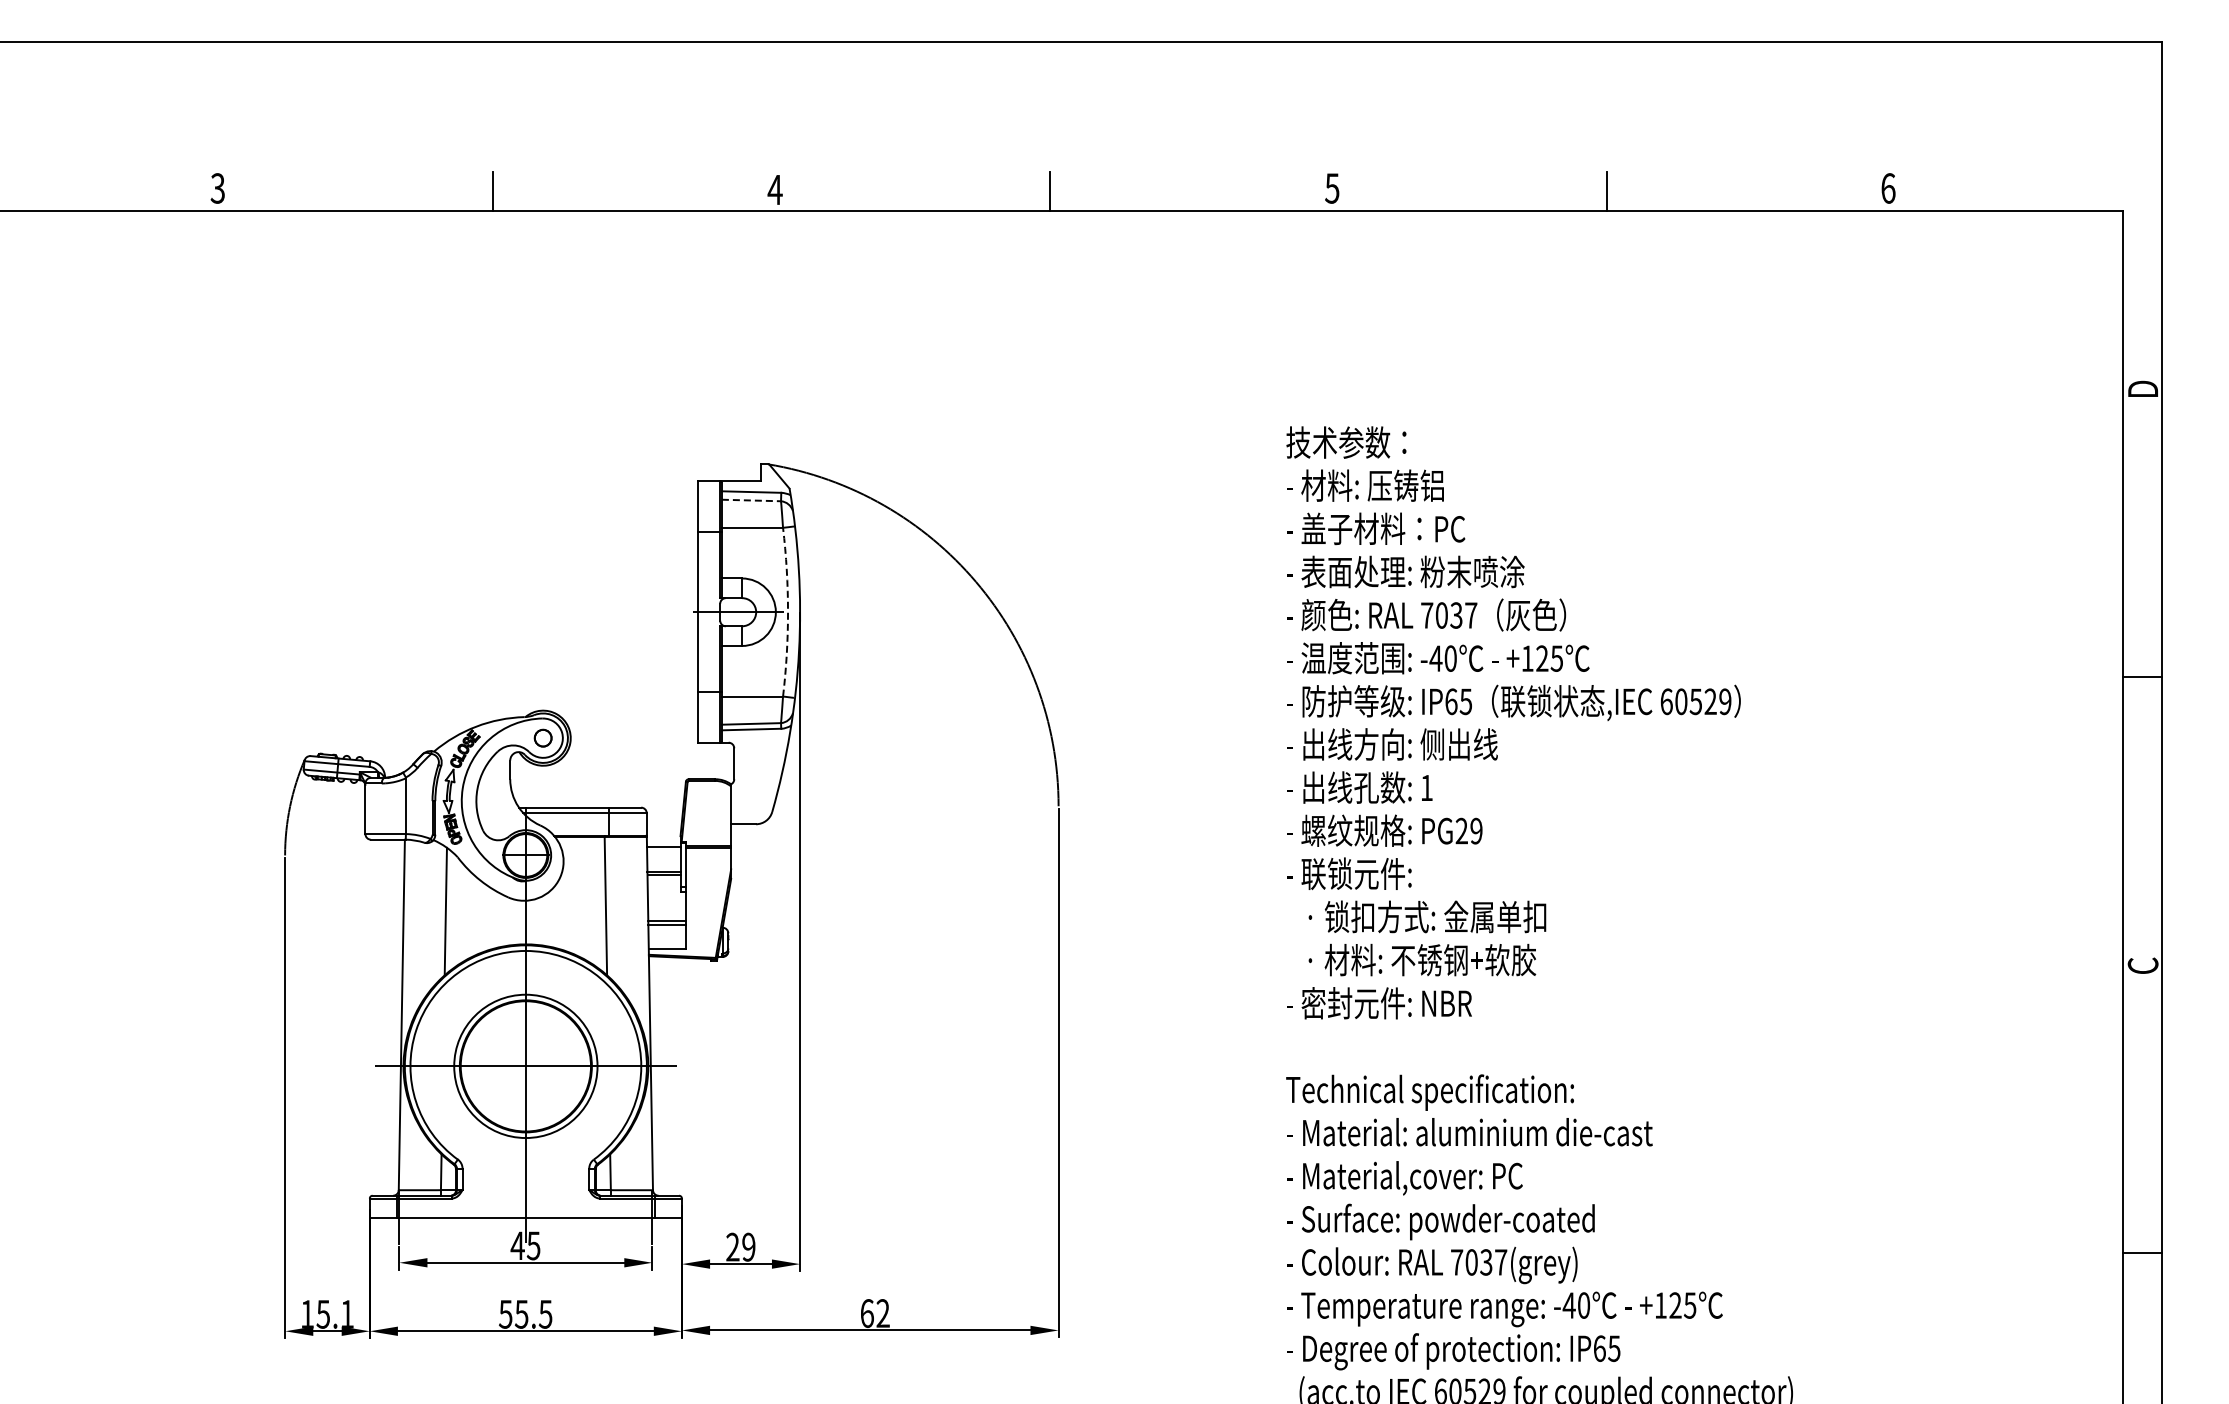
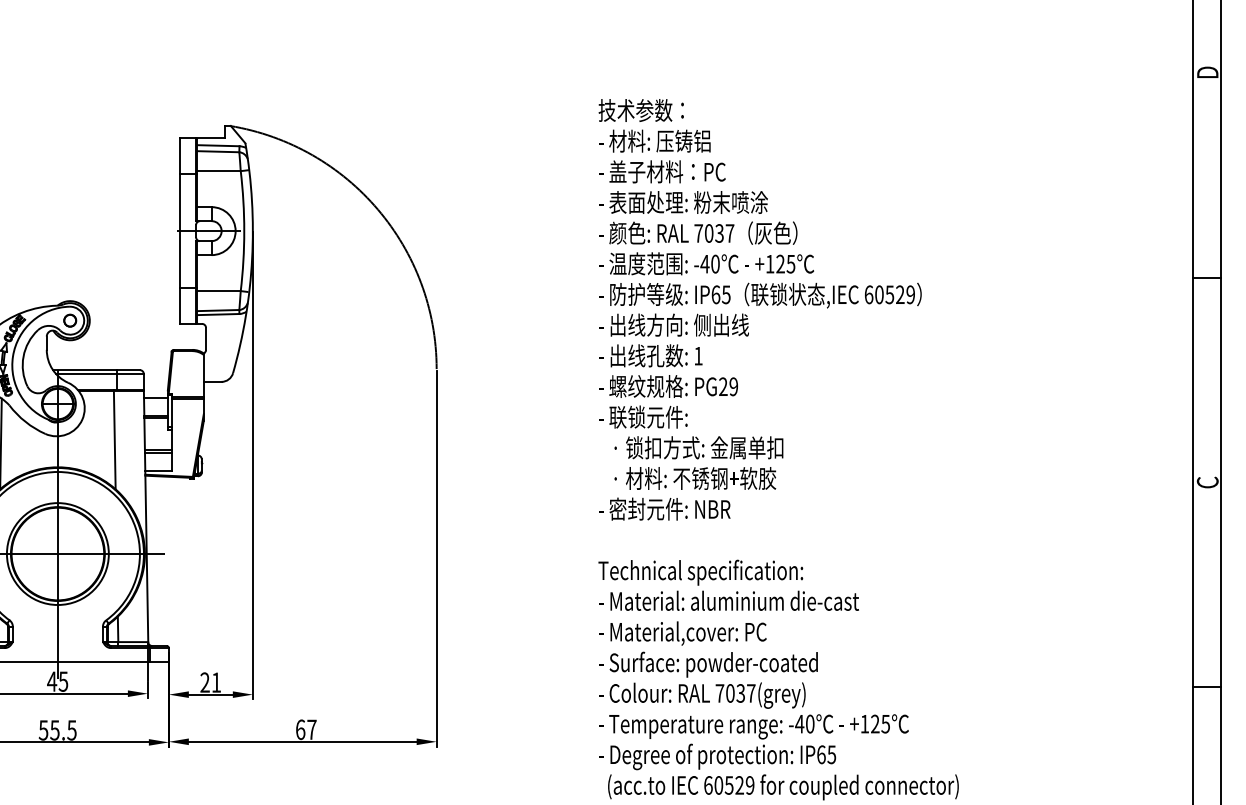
line: (751, 500) -> (218, 151), dashed -> solid
arc: (788, 612) -> (244, 231), dashed -> solid
text: (748, 1246) -> (216, 682), 29 -> 21
text: (882, 1313) -> (311, 729), 62 -> 67

